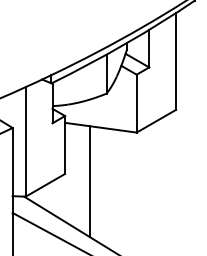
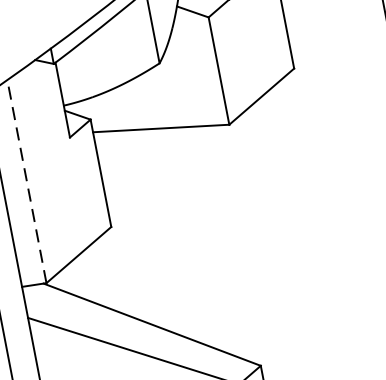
line: (25, 141) -> (26, 180), solid -> dashed
line: (90, 181) -> (161, 231), removed

